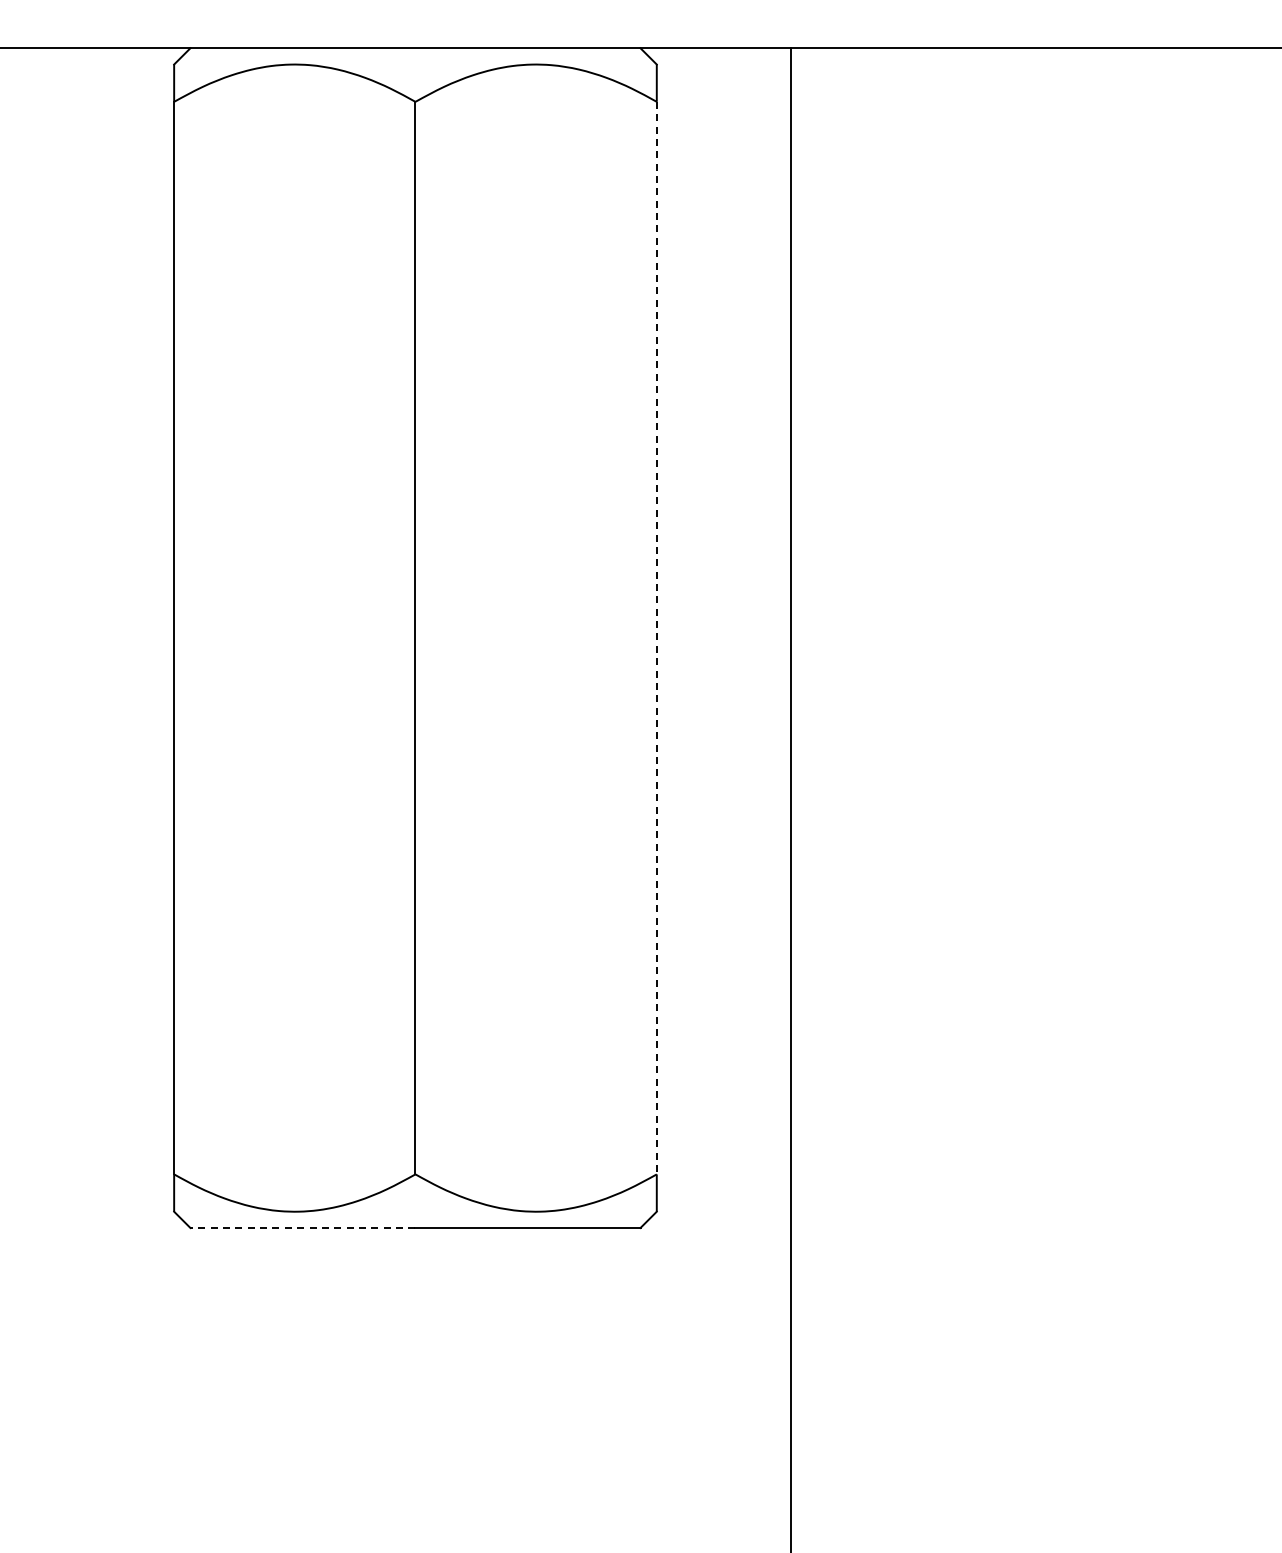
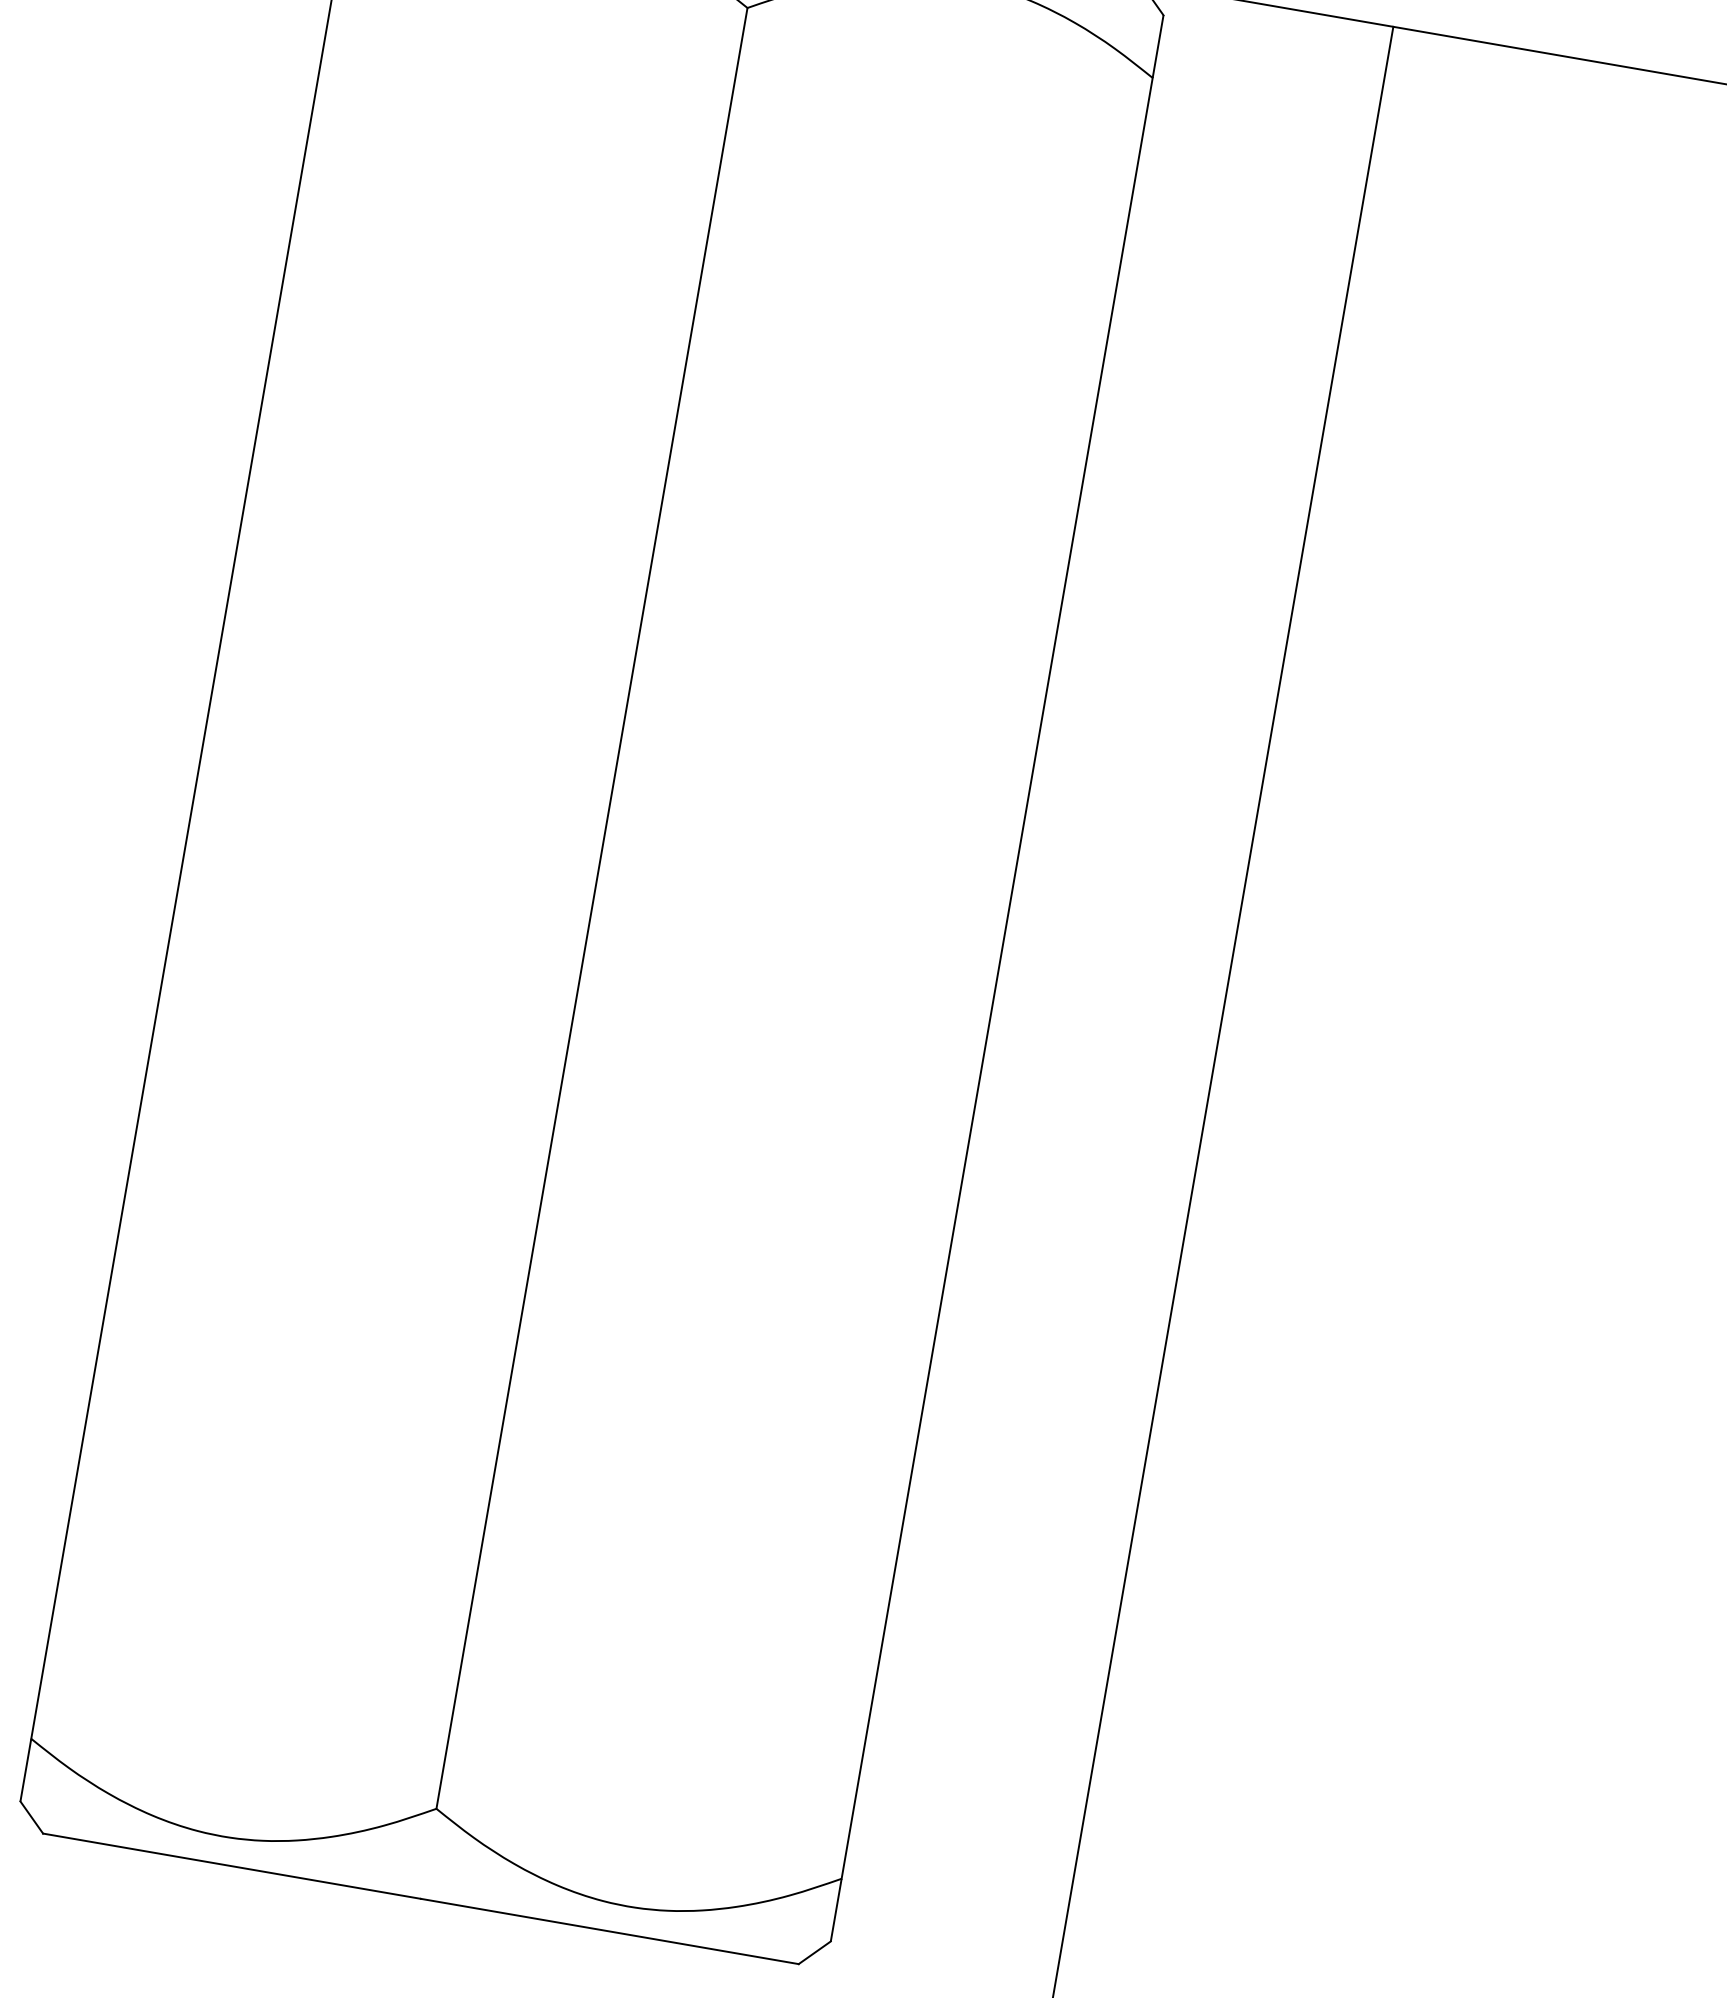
line: (656, 638) -> (996, 978), dashed -> solid
line: (302, 1228) -> (231, 1866), dashed -> solid

